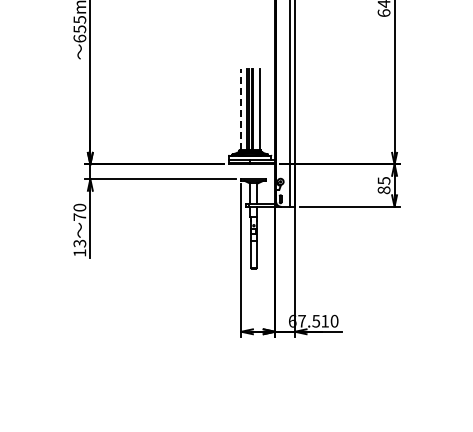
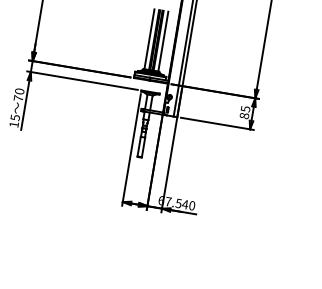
line: (240, 109) -> (149, 39), dashed -> solid
text: (79, 242) -> (15, 116), 13 -> 15
text: (324, 321) -> (184, 204), 10 -> 40

